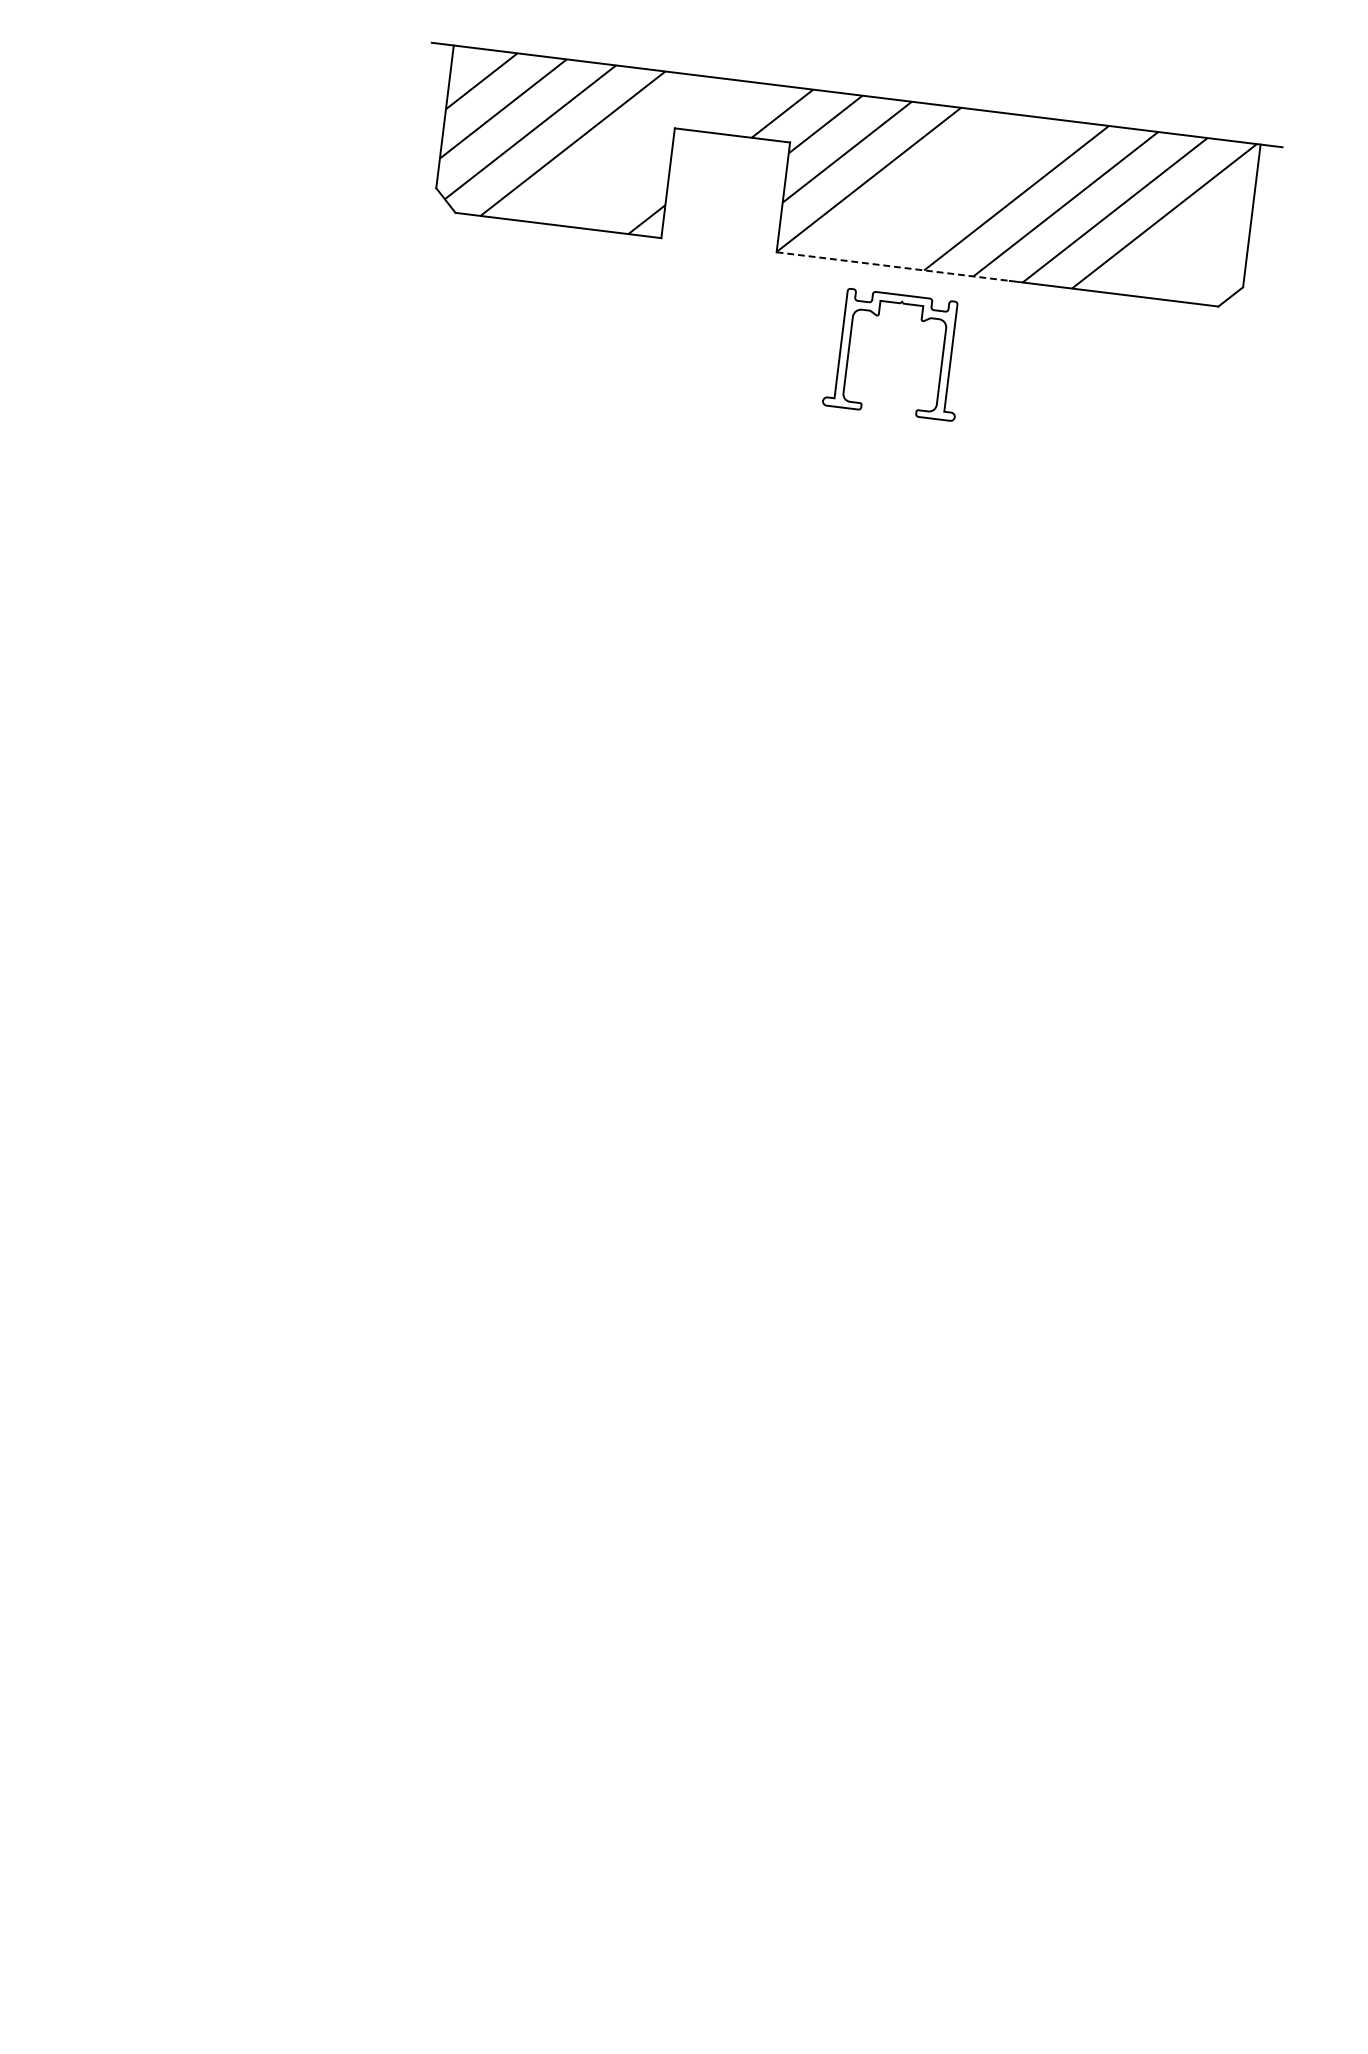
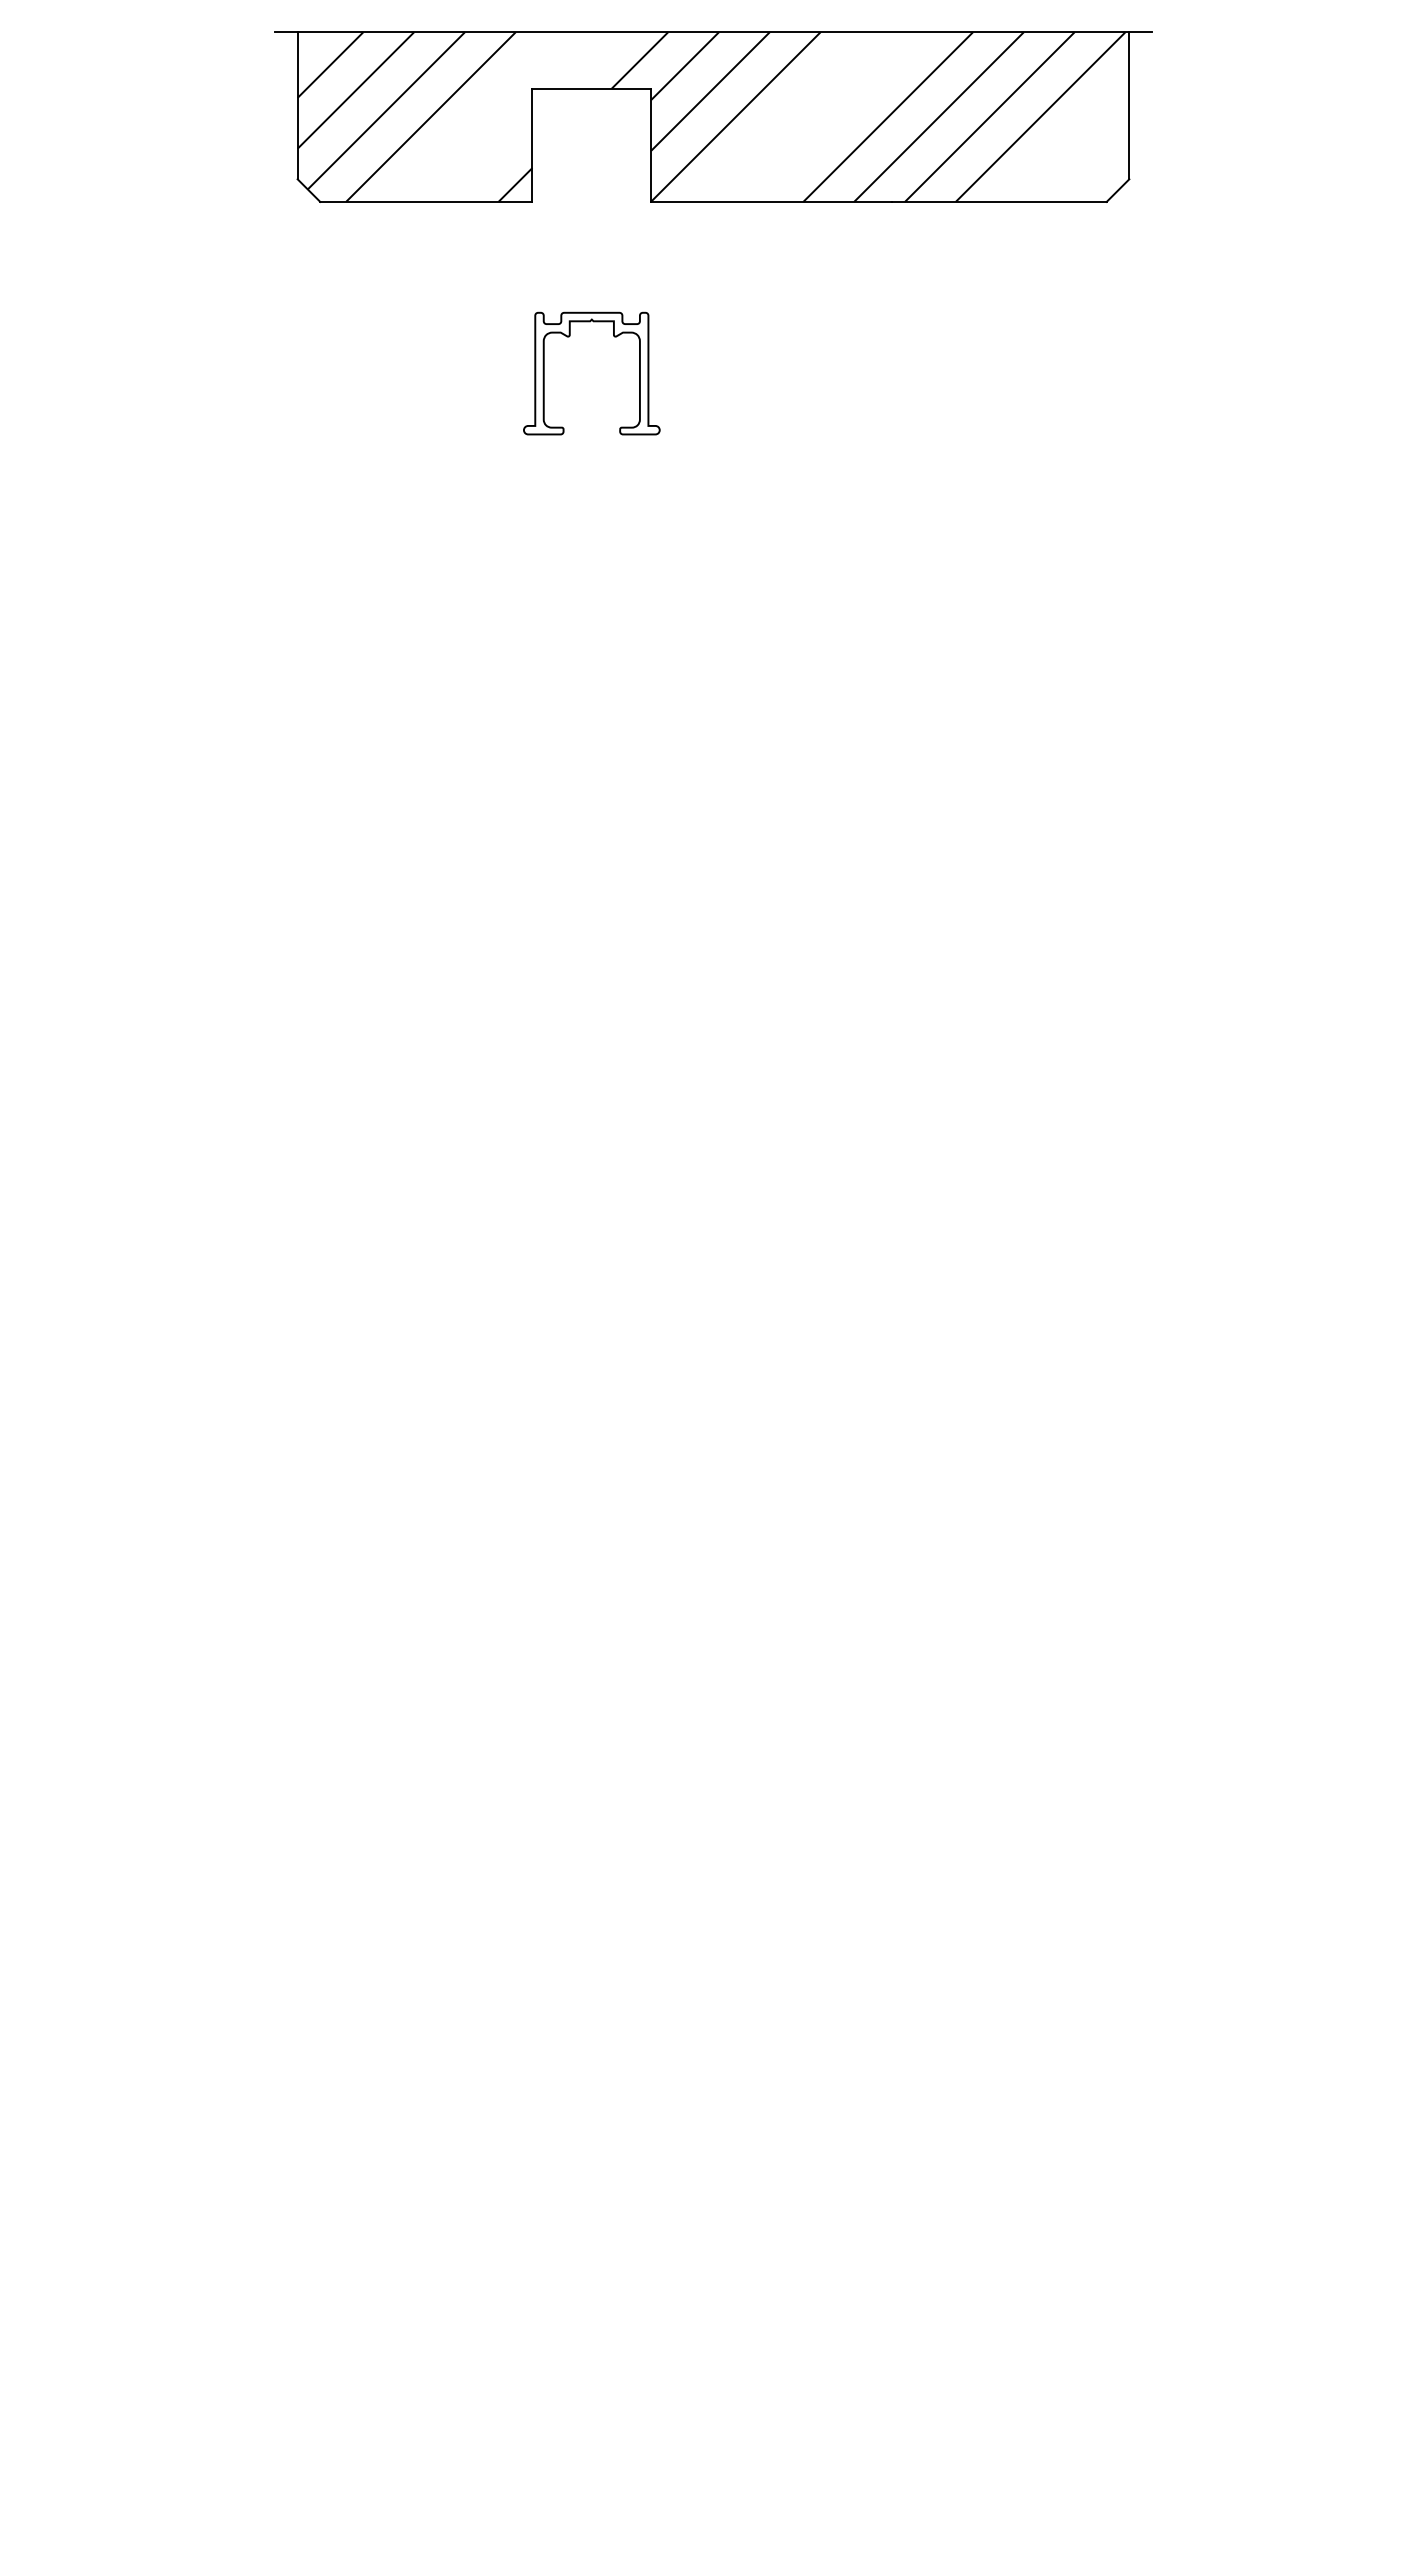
line: (893, 266) -> (771, 201), dashed -> solid
part: (878, 316) -> (569, 337), moved

